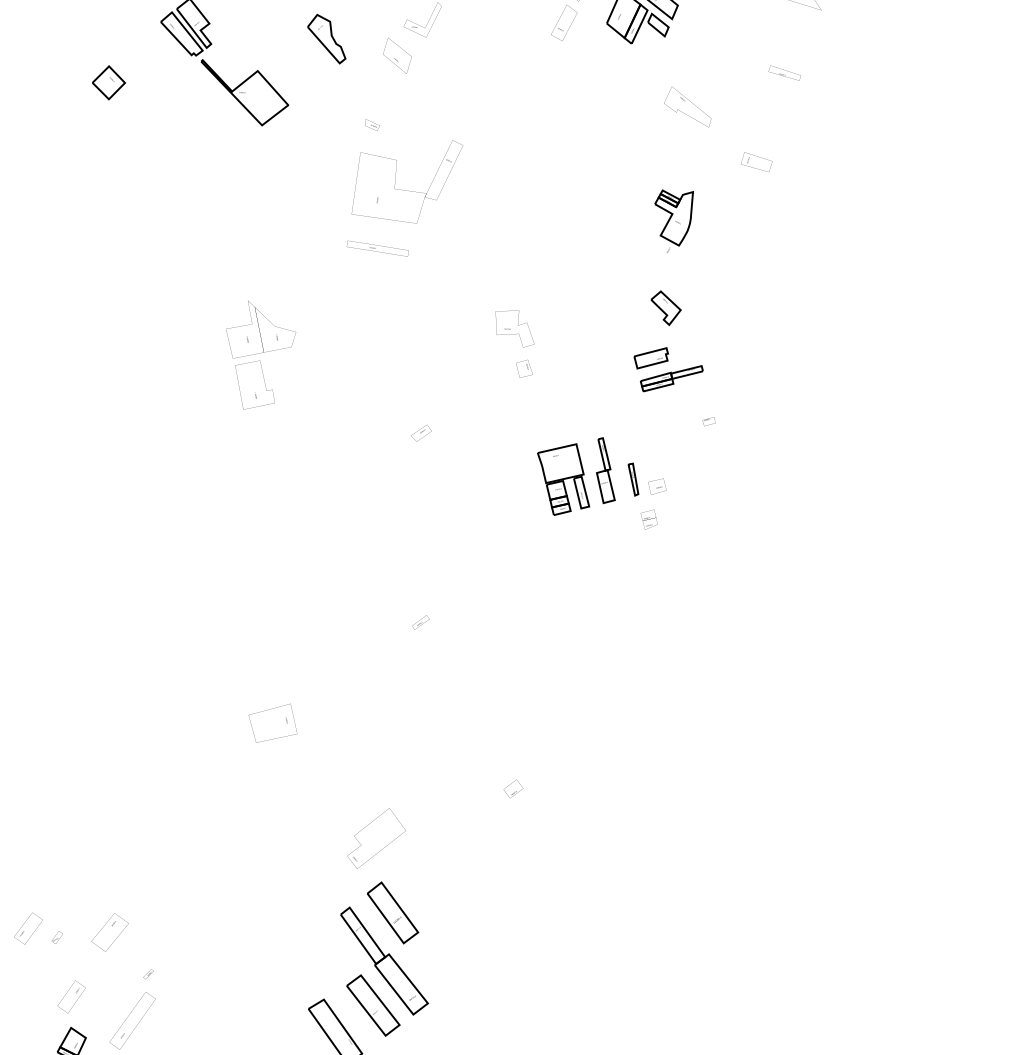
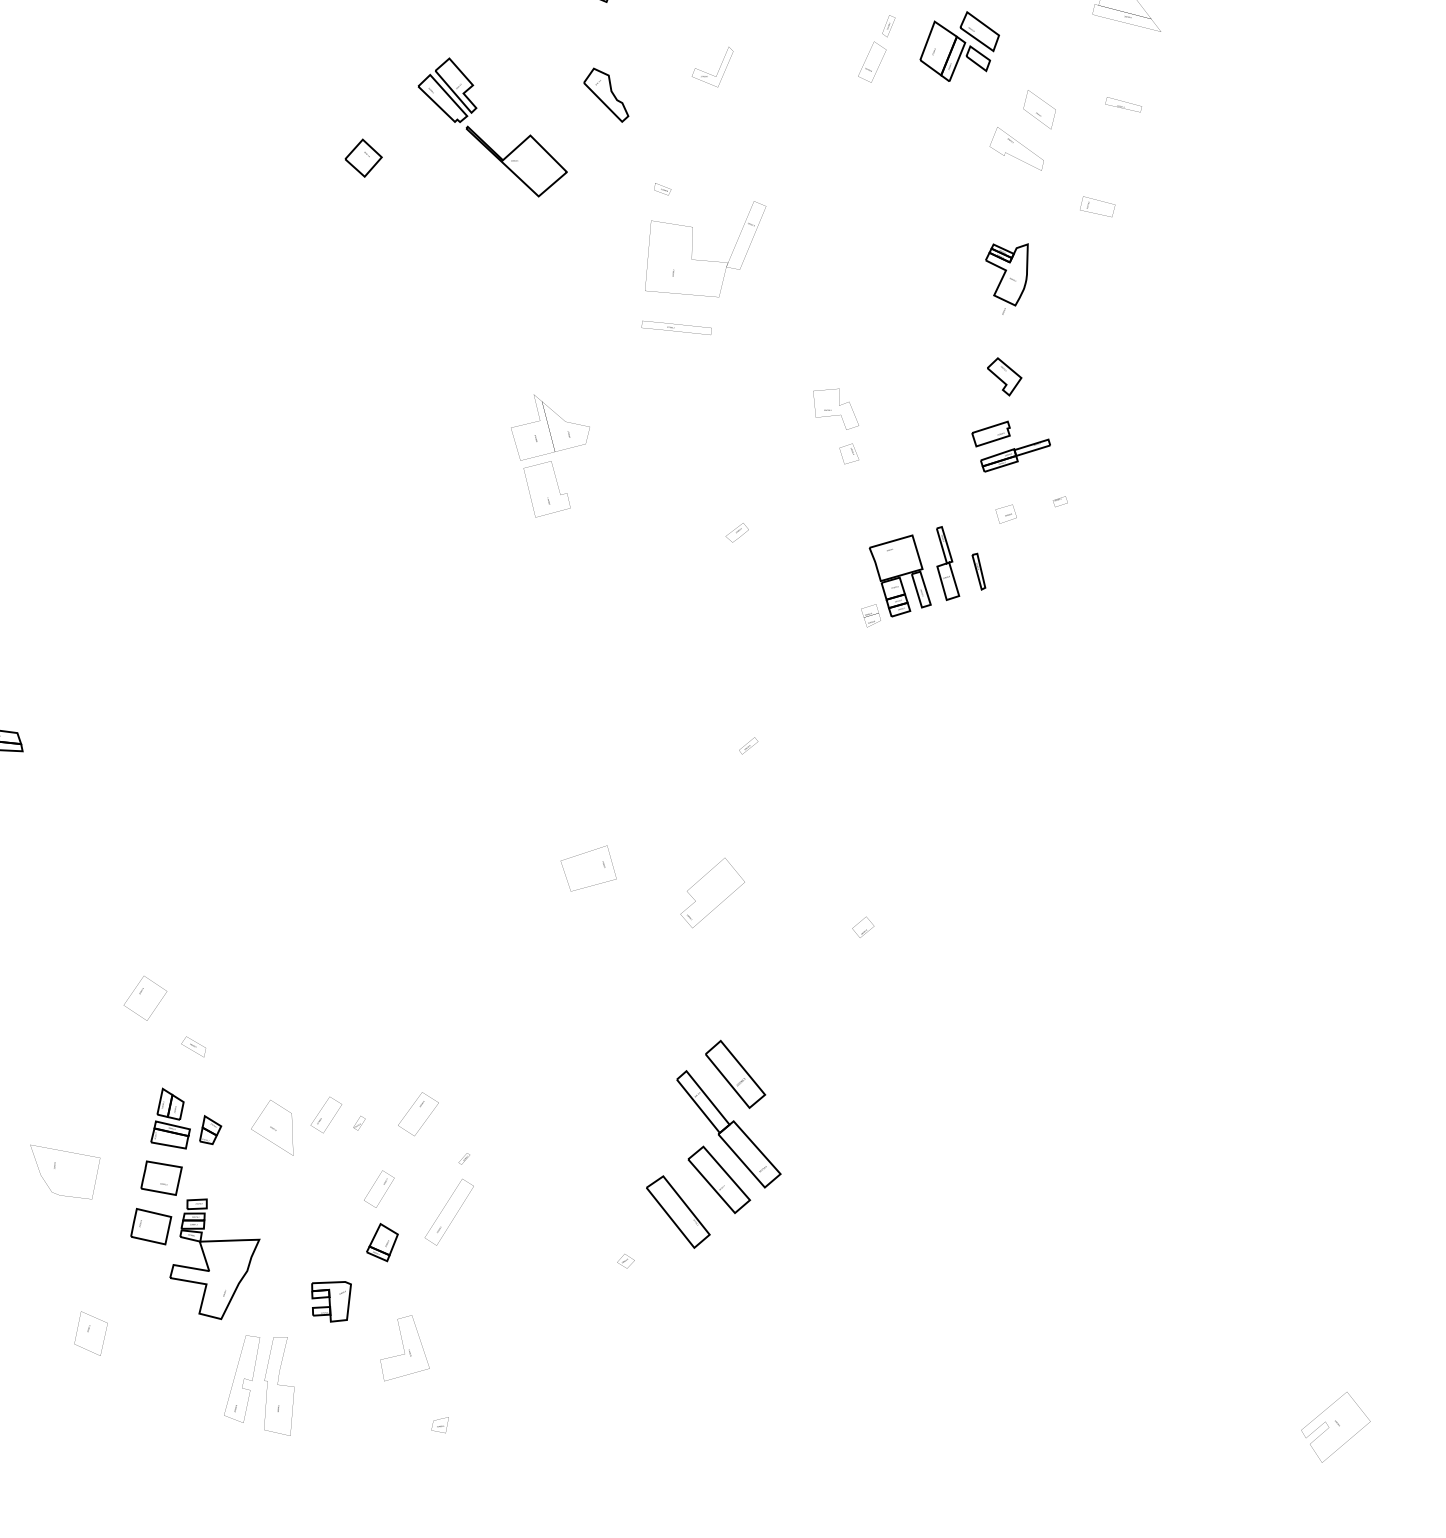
text: (397, 55) -> (1039, 109), moved
text: (656, 486) -> (1005, 513), moved
text: (648, 519) -> (870, 615), moved
text: (376, 838) -> (712, 892), moved

